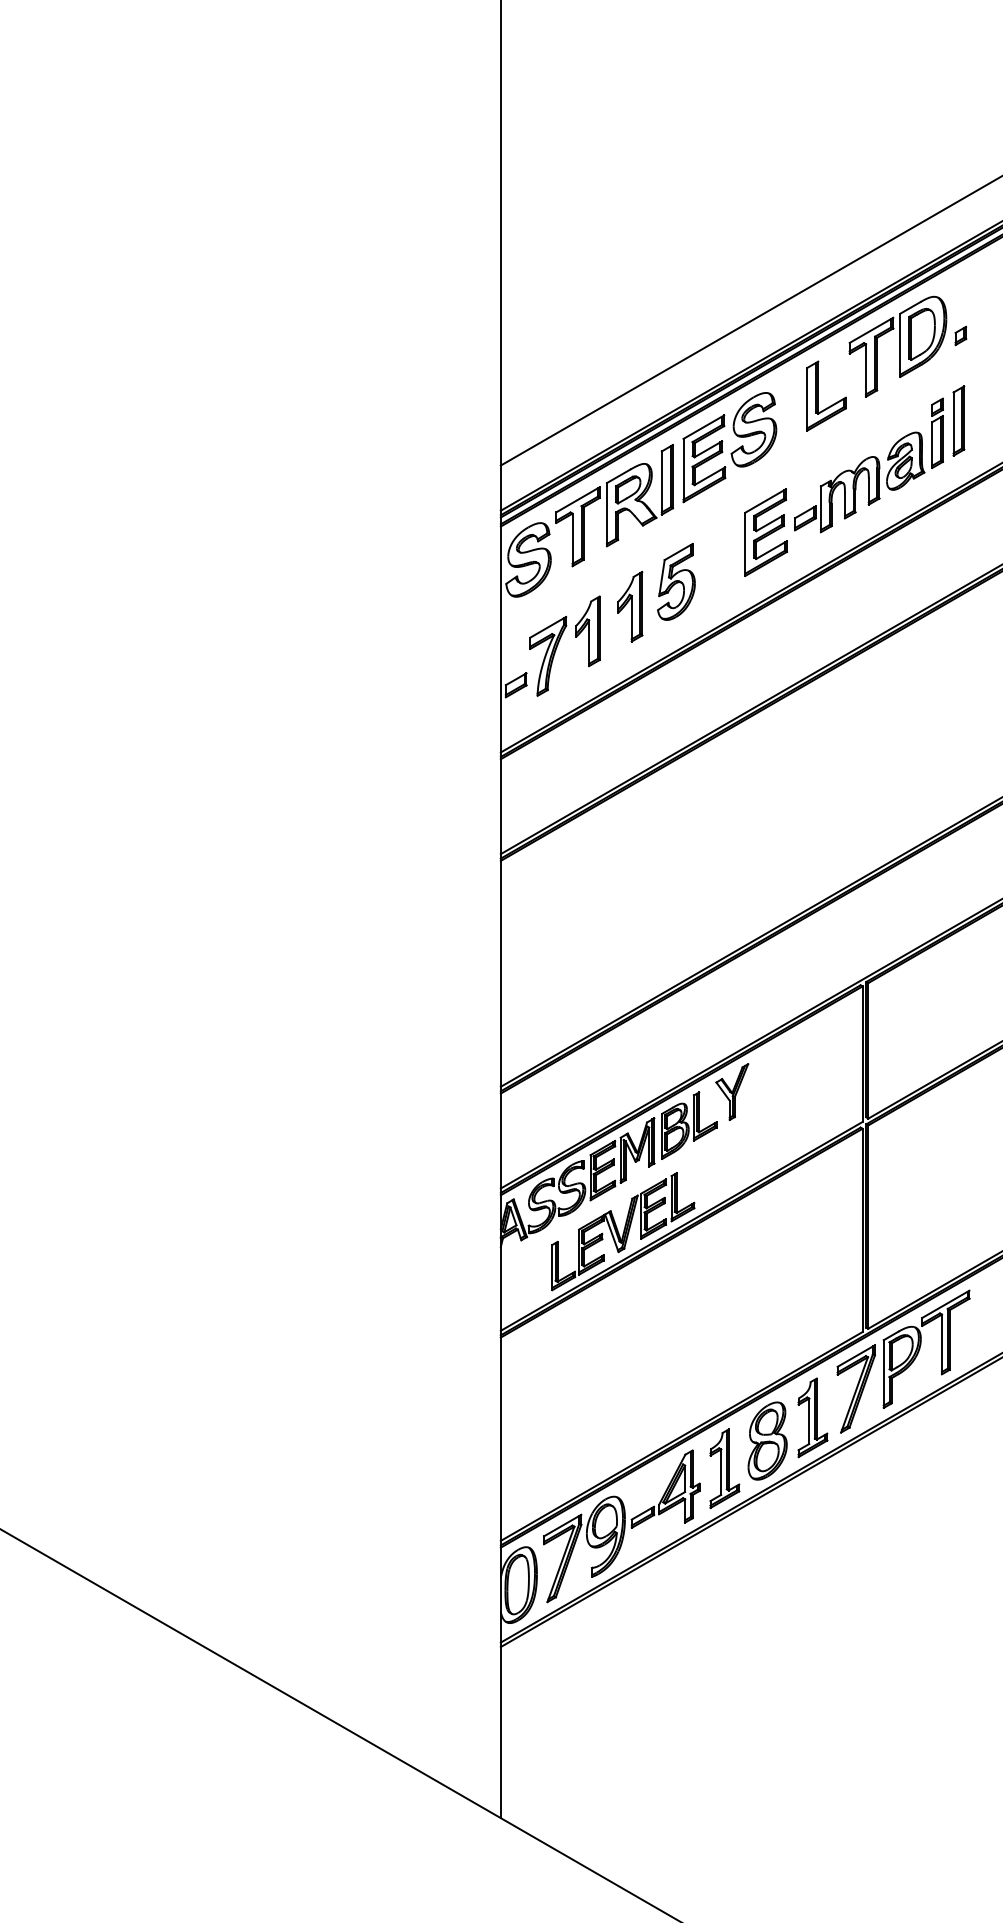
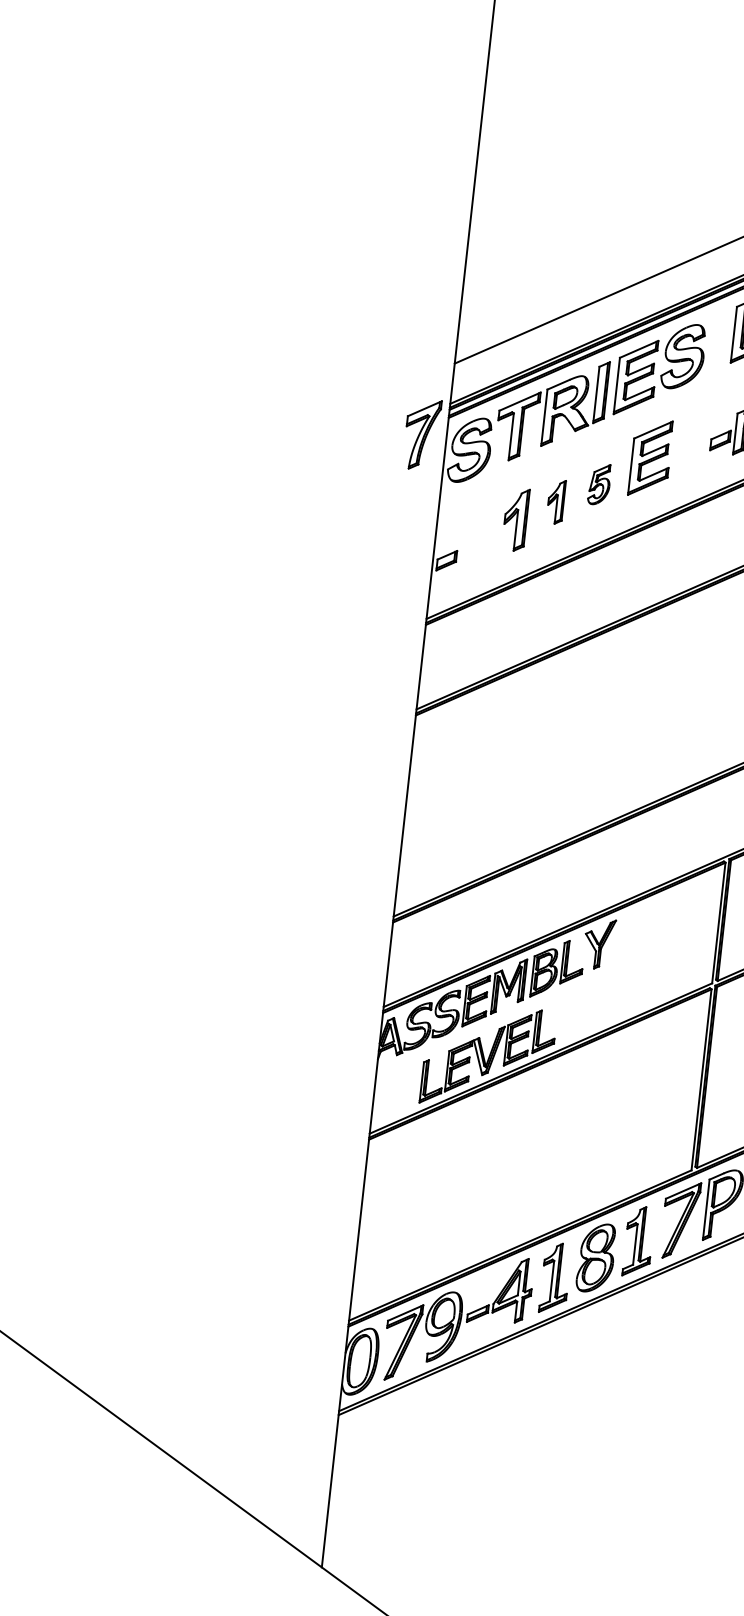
part: (765, 532) -> (650, 458), moved
part: (676, 581) -> (599, 484), size x0.6
part: (630, 606) -> (556, 501), size x0.7
part: (548, 655) -> (422, 433), moved

